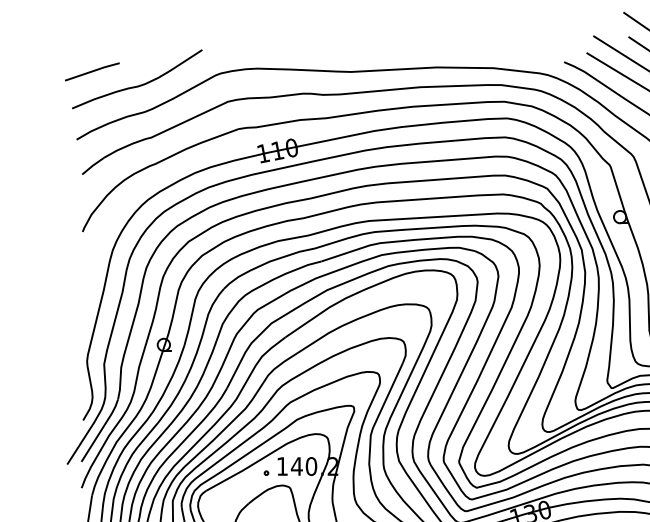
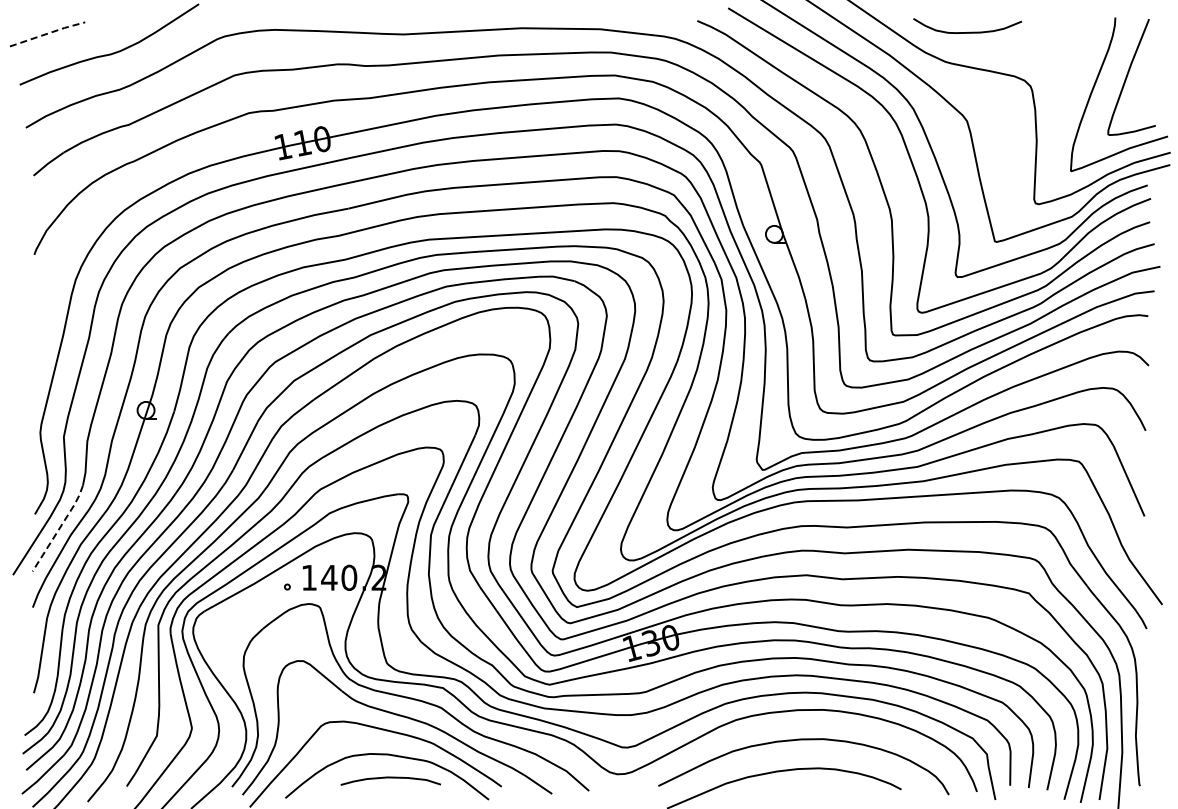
line: (93, 71) -> (48, 33), solid -> dashed
line: (101, 430) -> (59, 528), solid -> dashed

